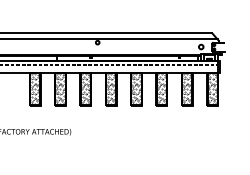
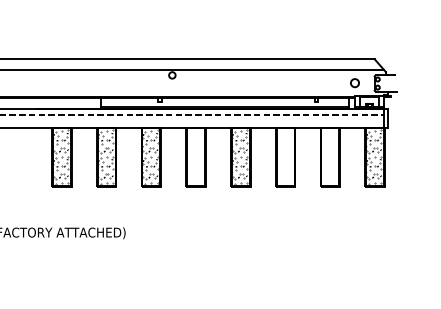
hatch: (110, 89) -> (194, 158), removed
hatch: (160, 89) -> (283, 158), removed
hatch: (186, 89) -> (328, 158), removed

